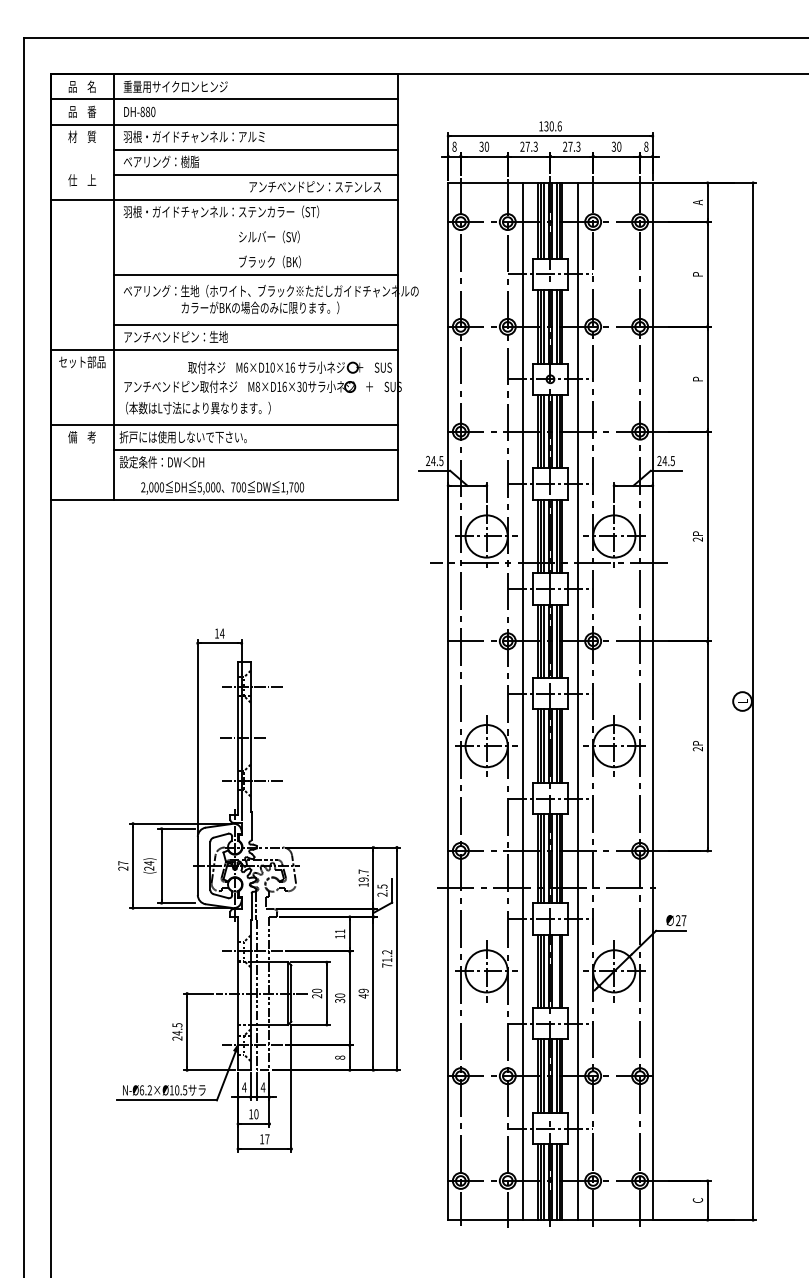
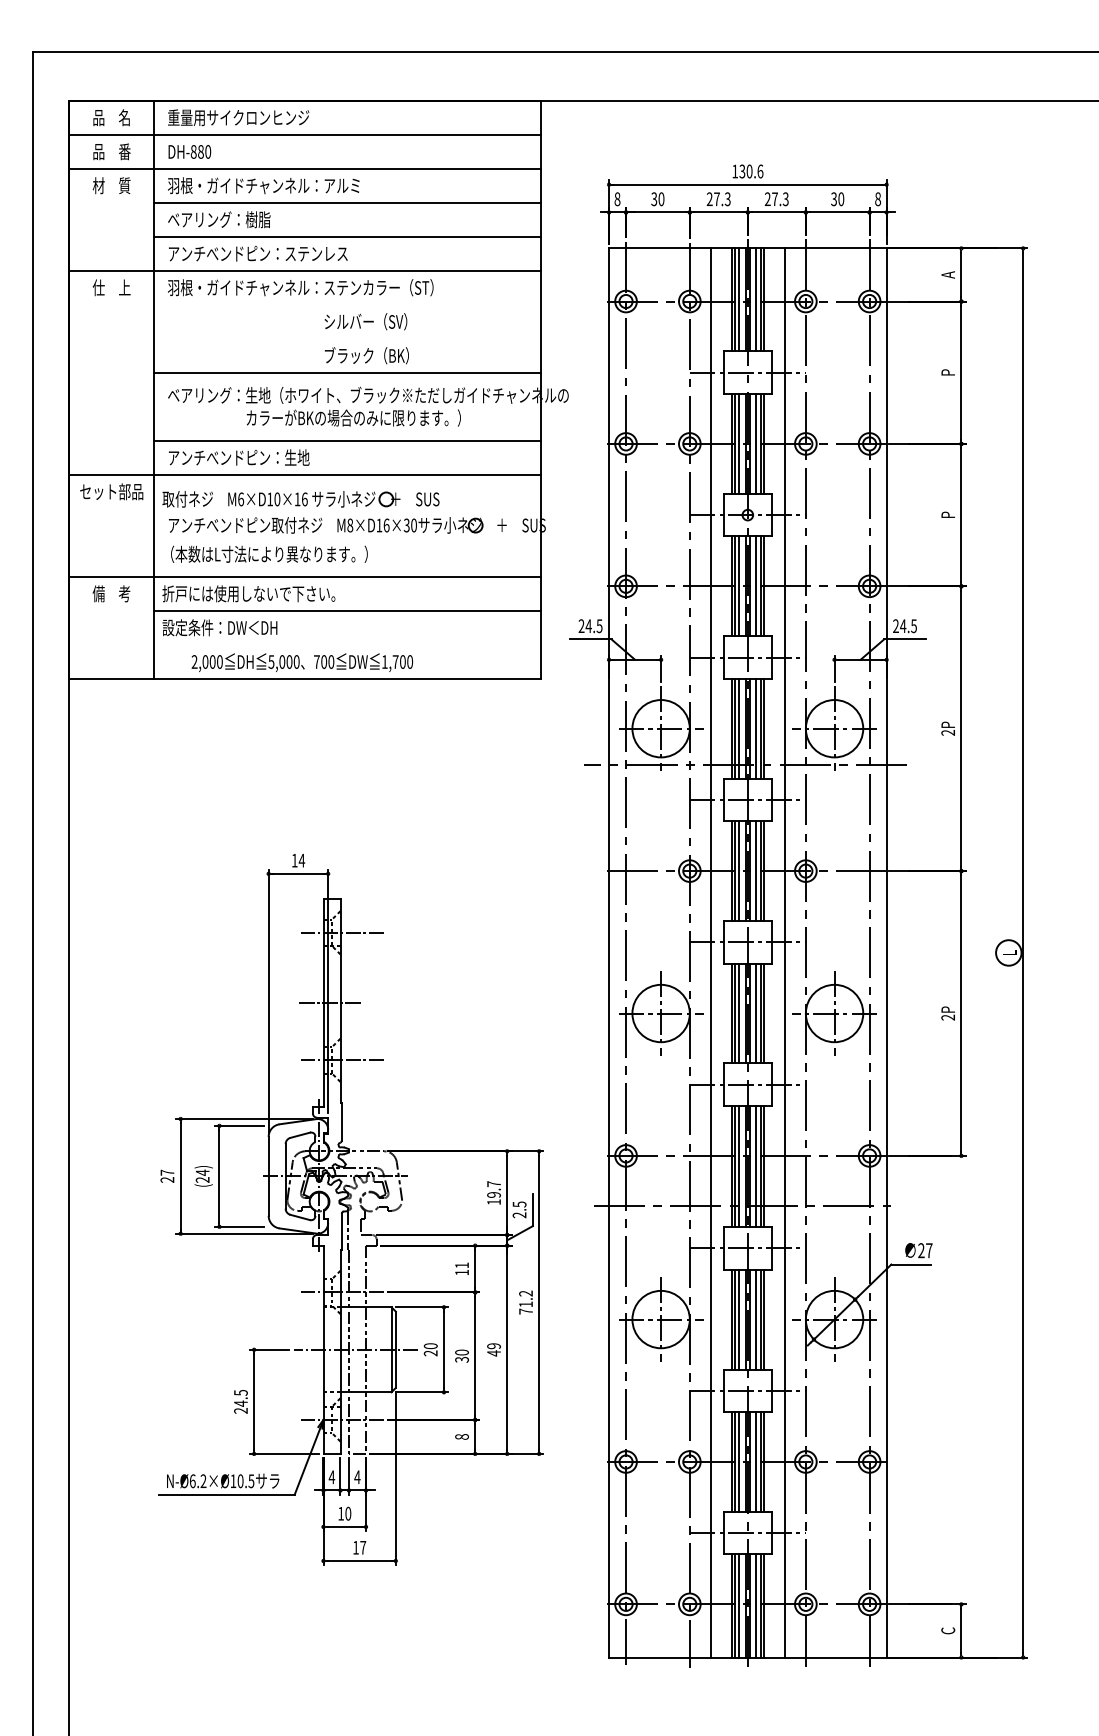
text: (82, 180) -> (111, 287), moved
text: (315, 186) -> (258, 253), moved
part: (289, 367) -> (300, 499), moved
line: (556, 971) -> (756, 1319), added

